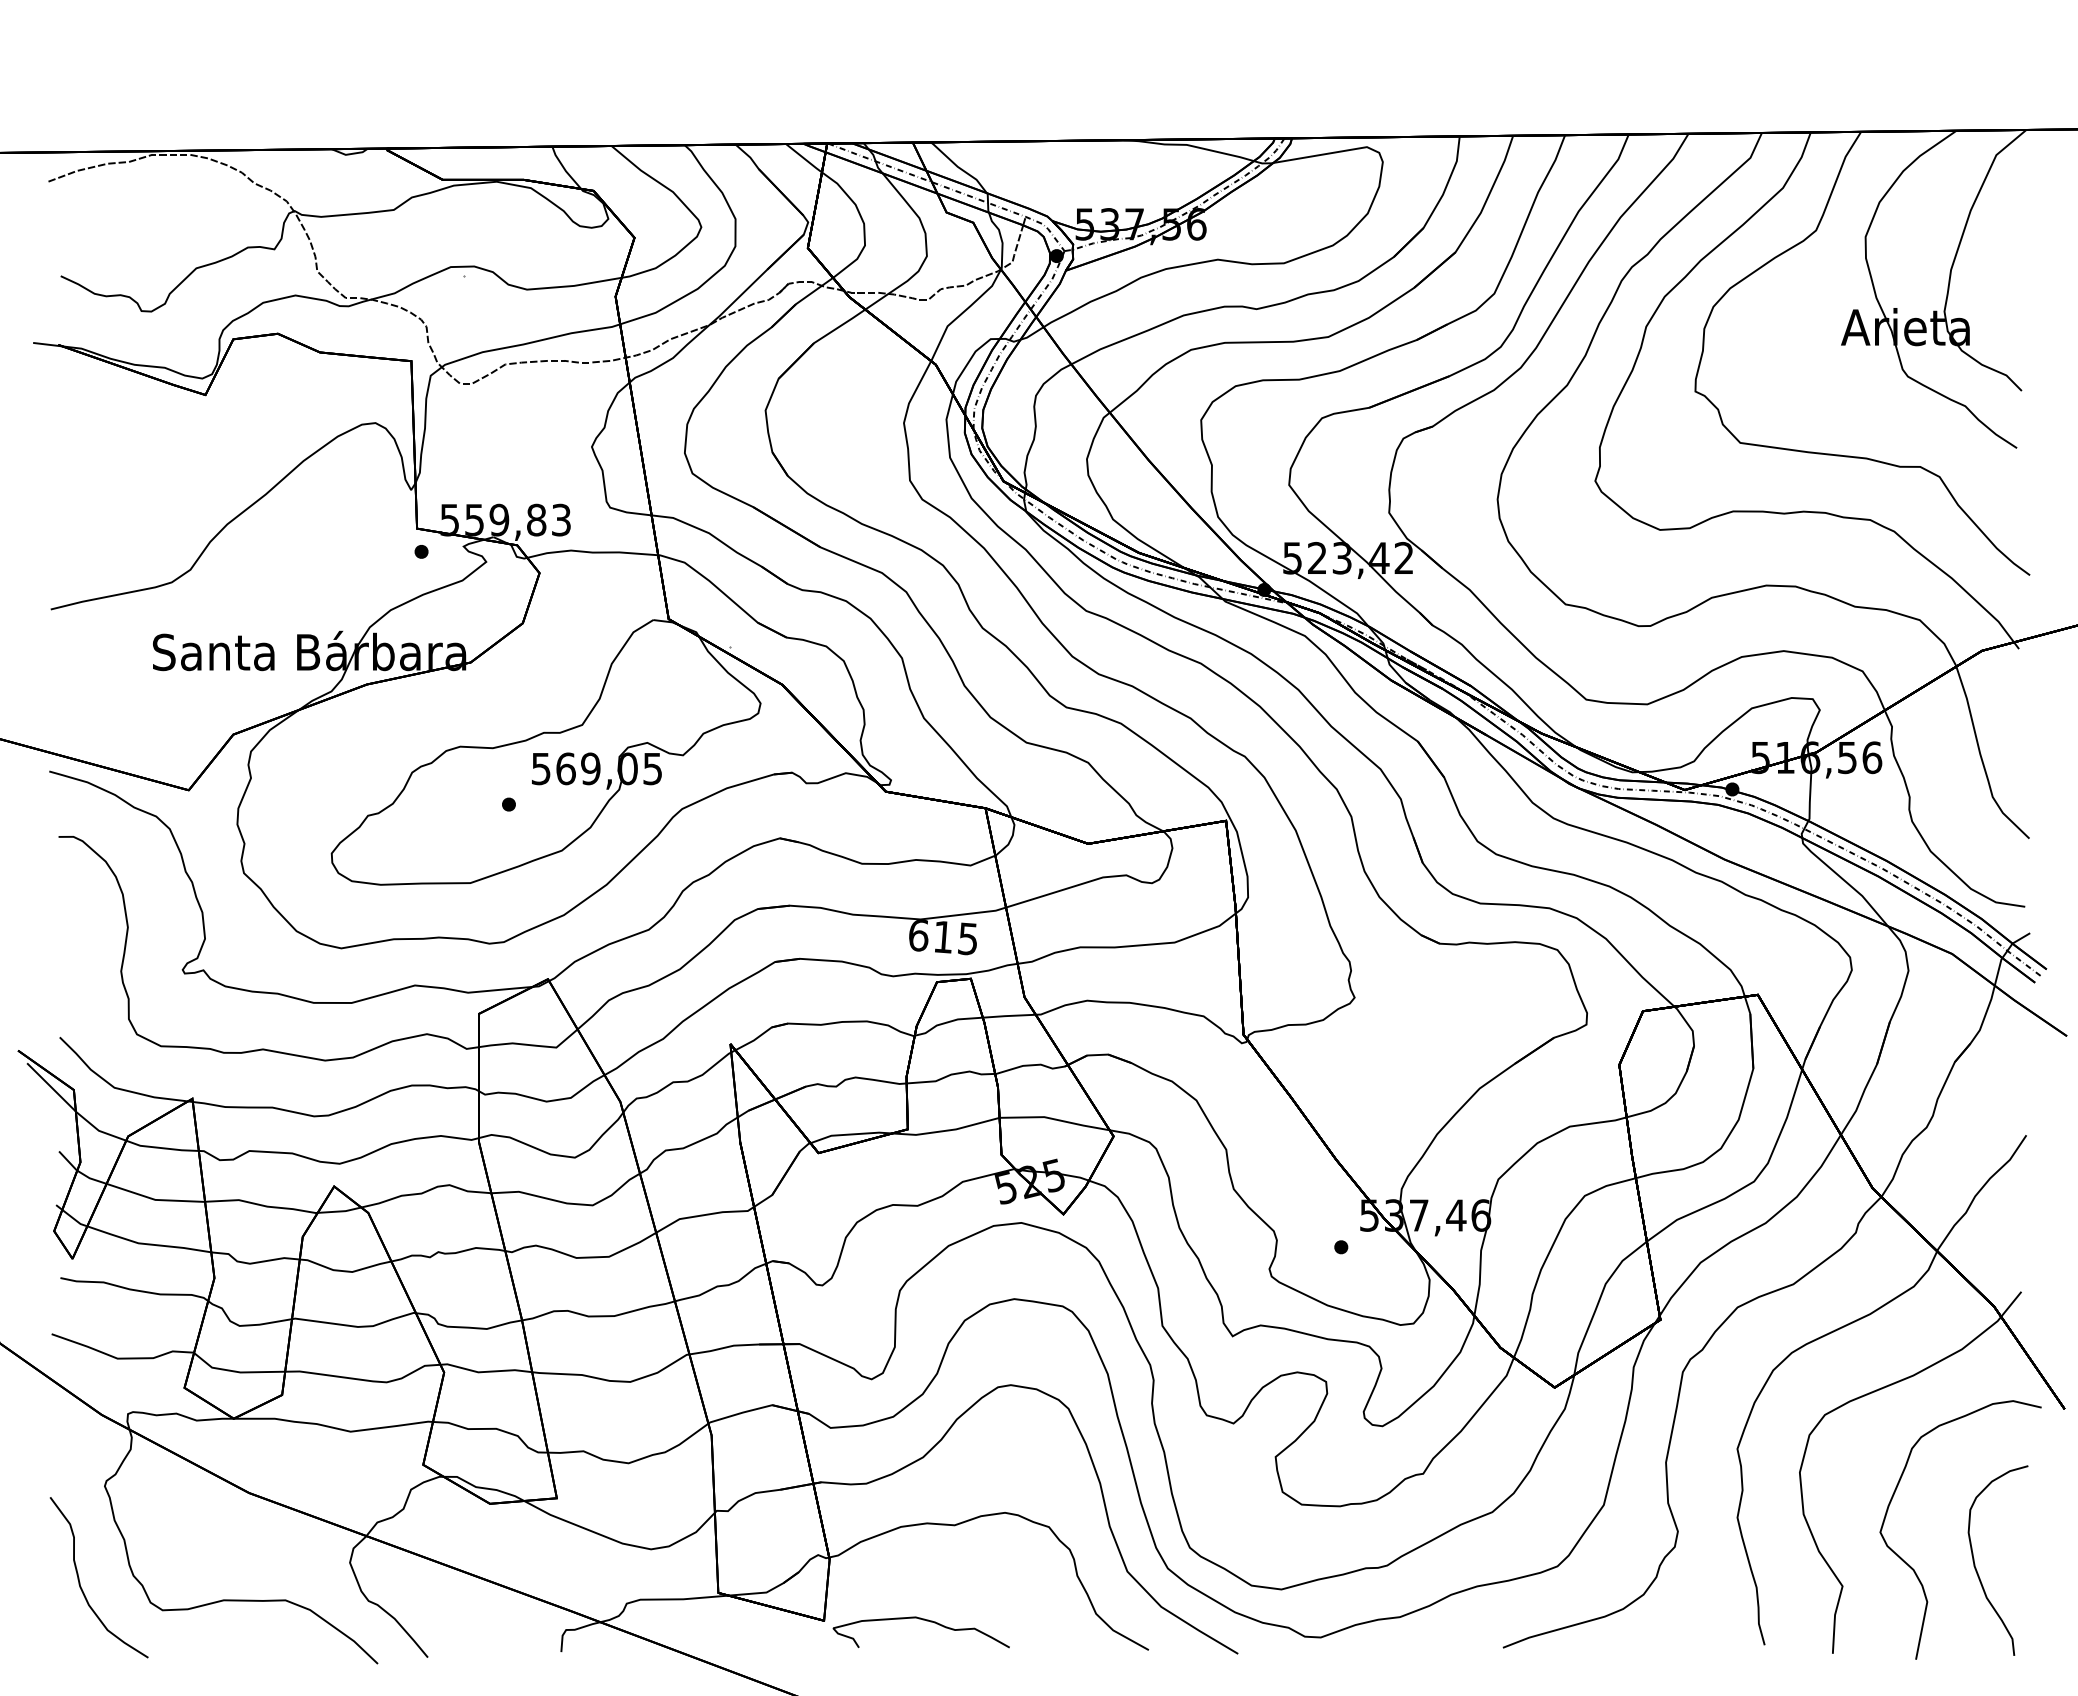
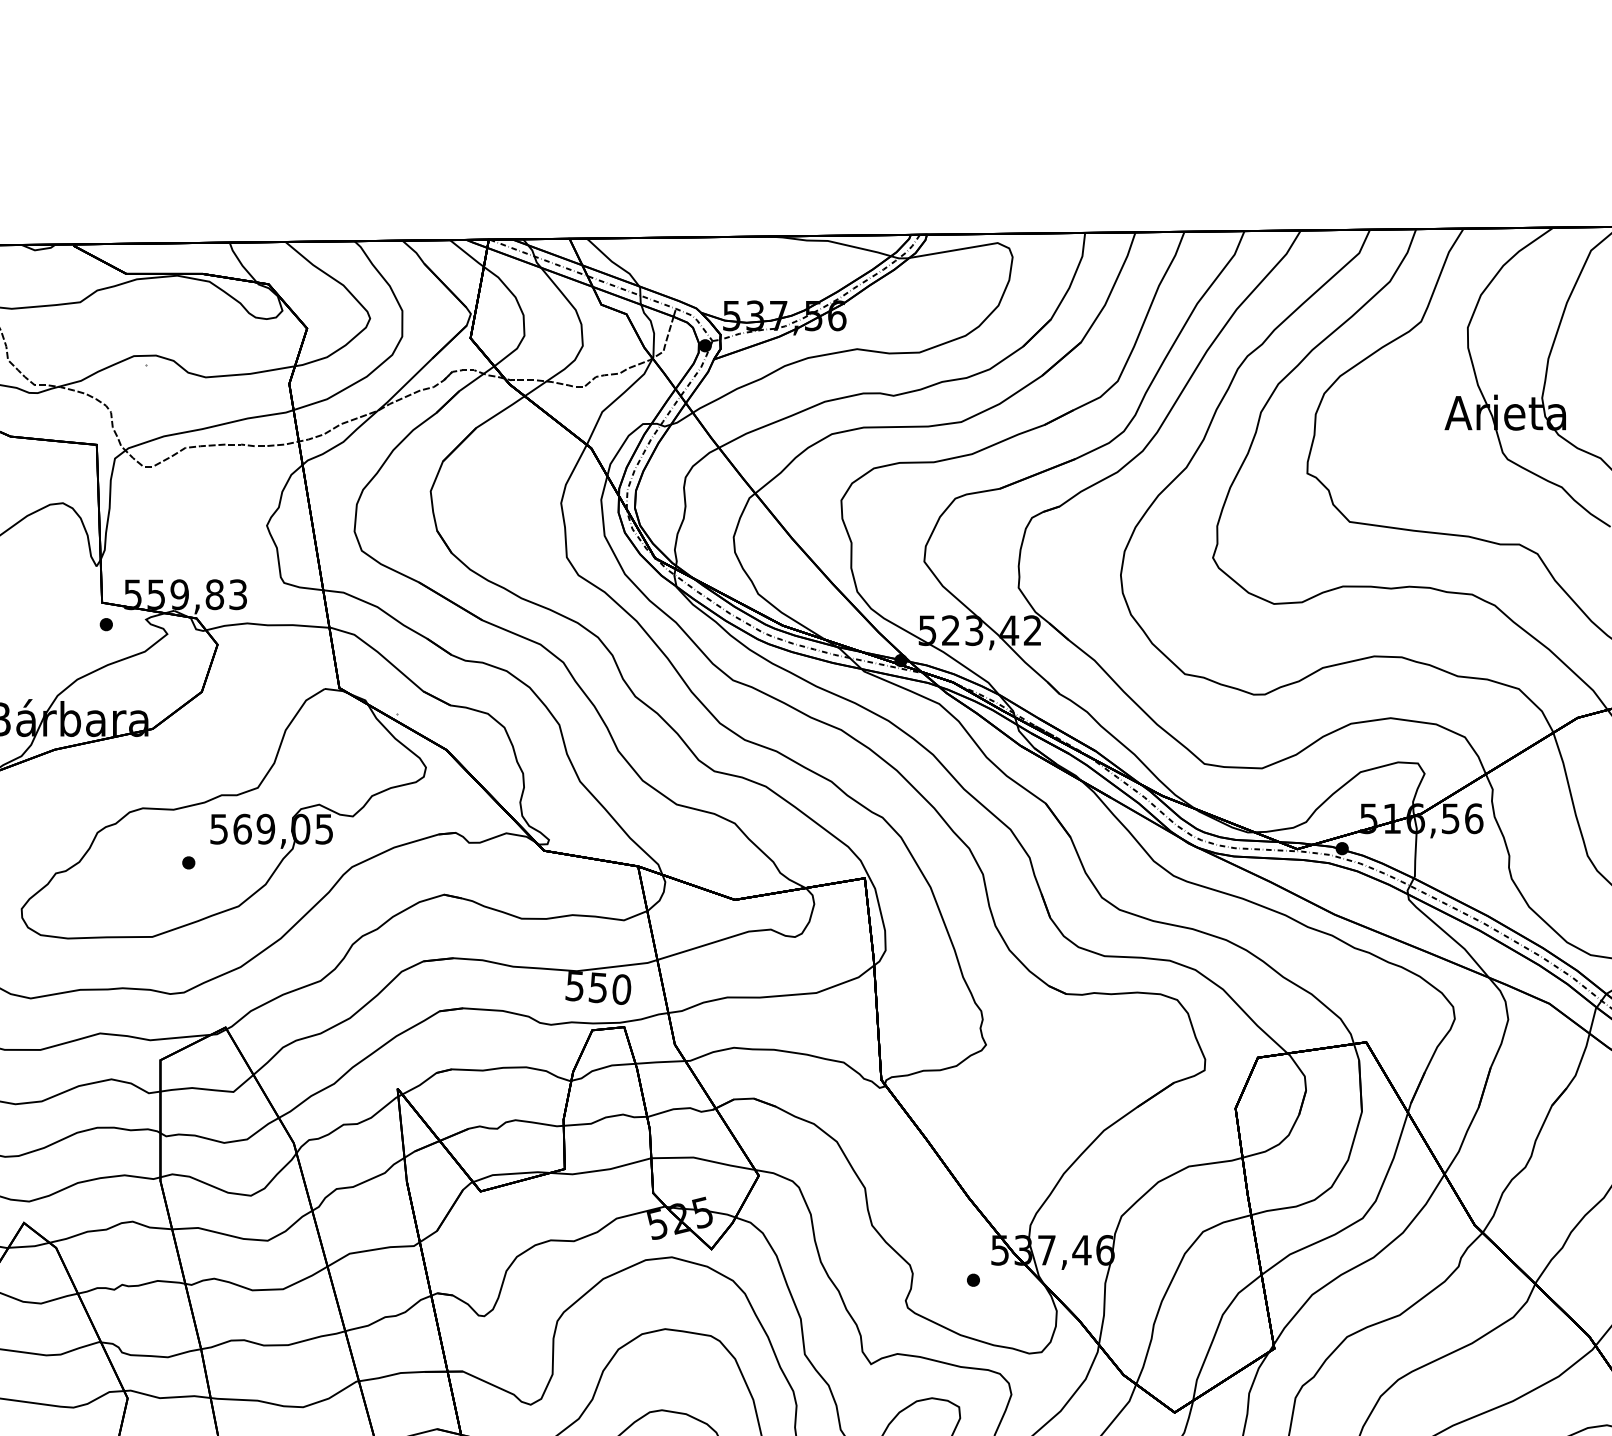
text: (943, 937) -> (598, 988), 615 -> 550

